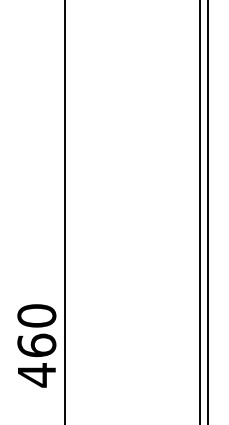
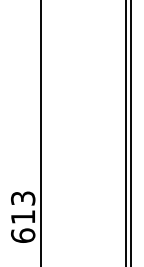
text: (37, 346) -> (23, 217), 460 -> 613

